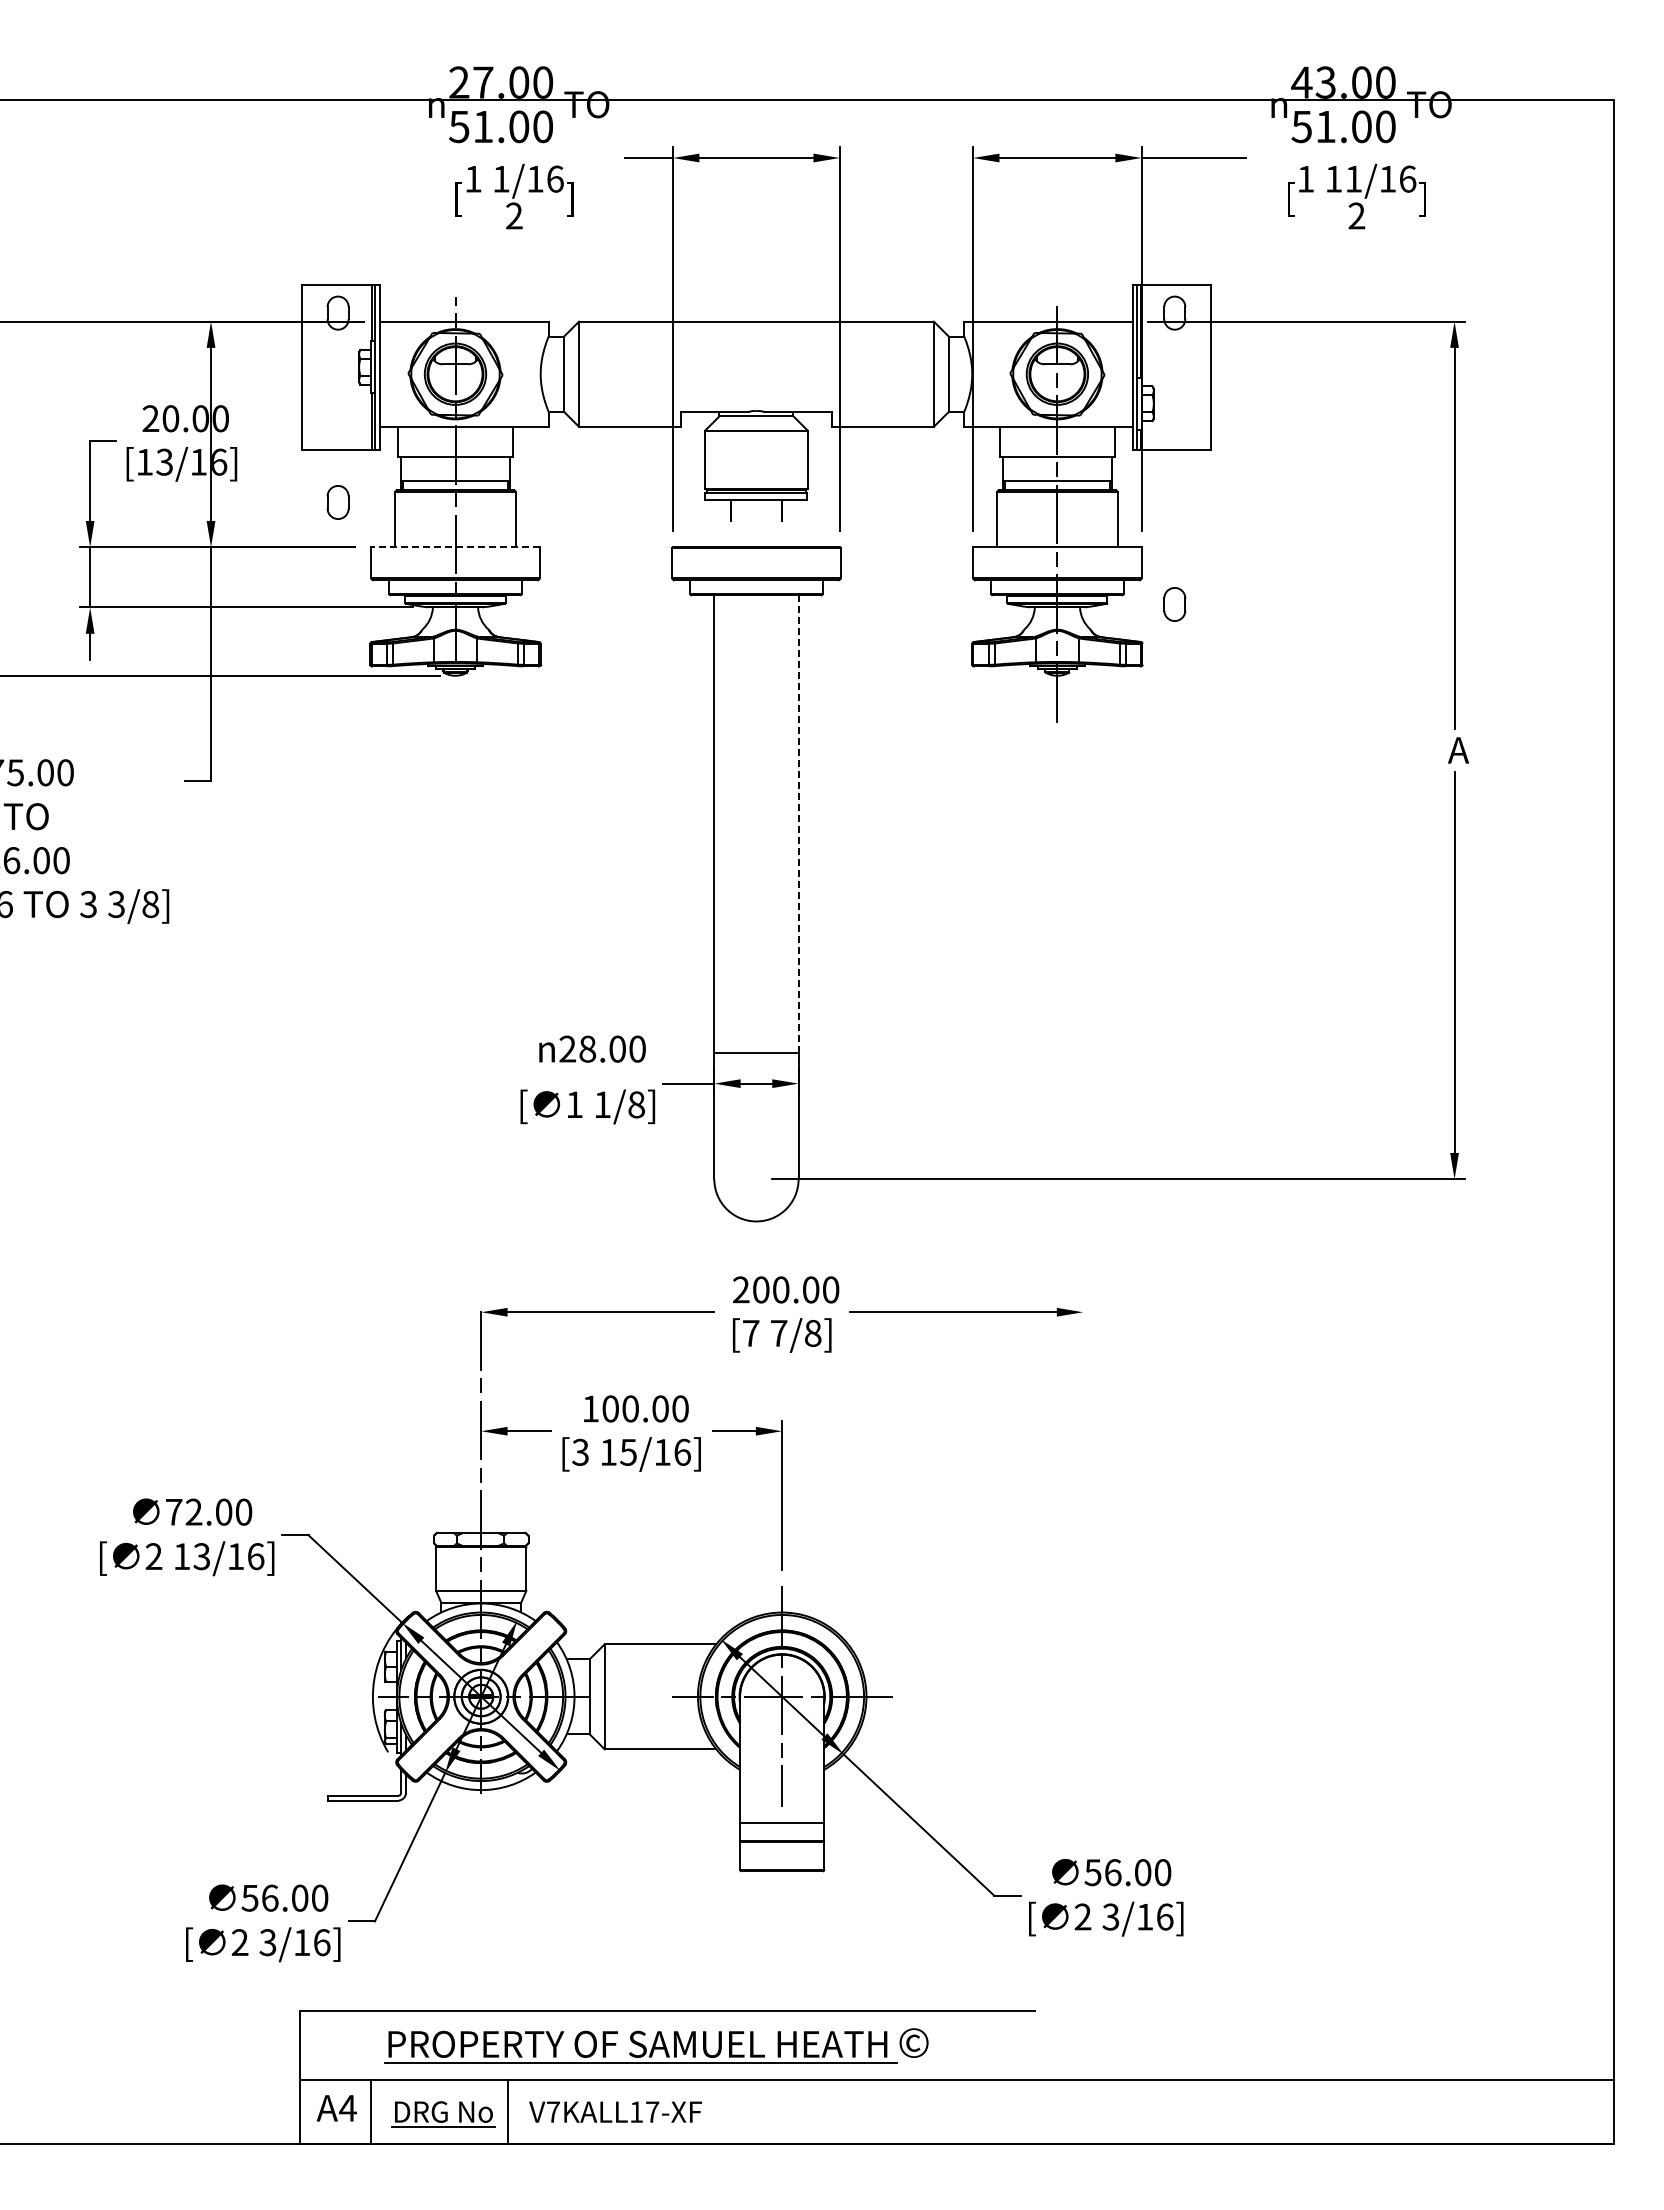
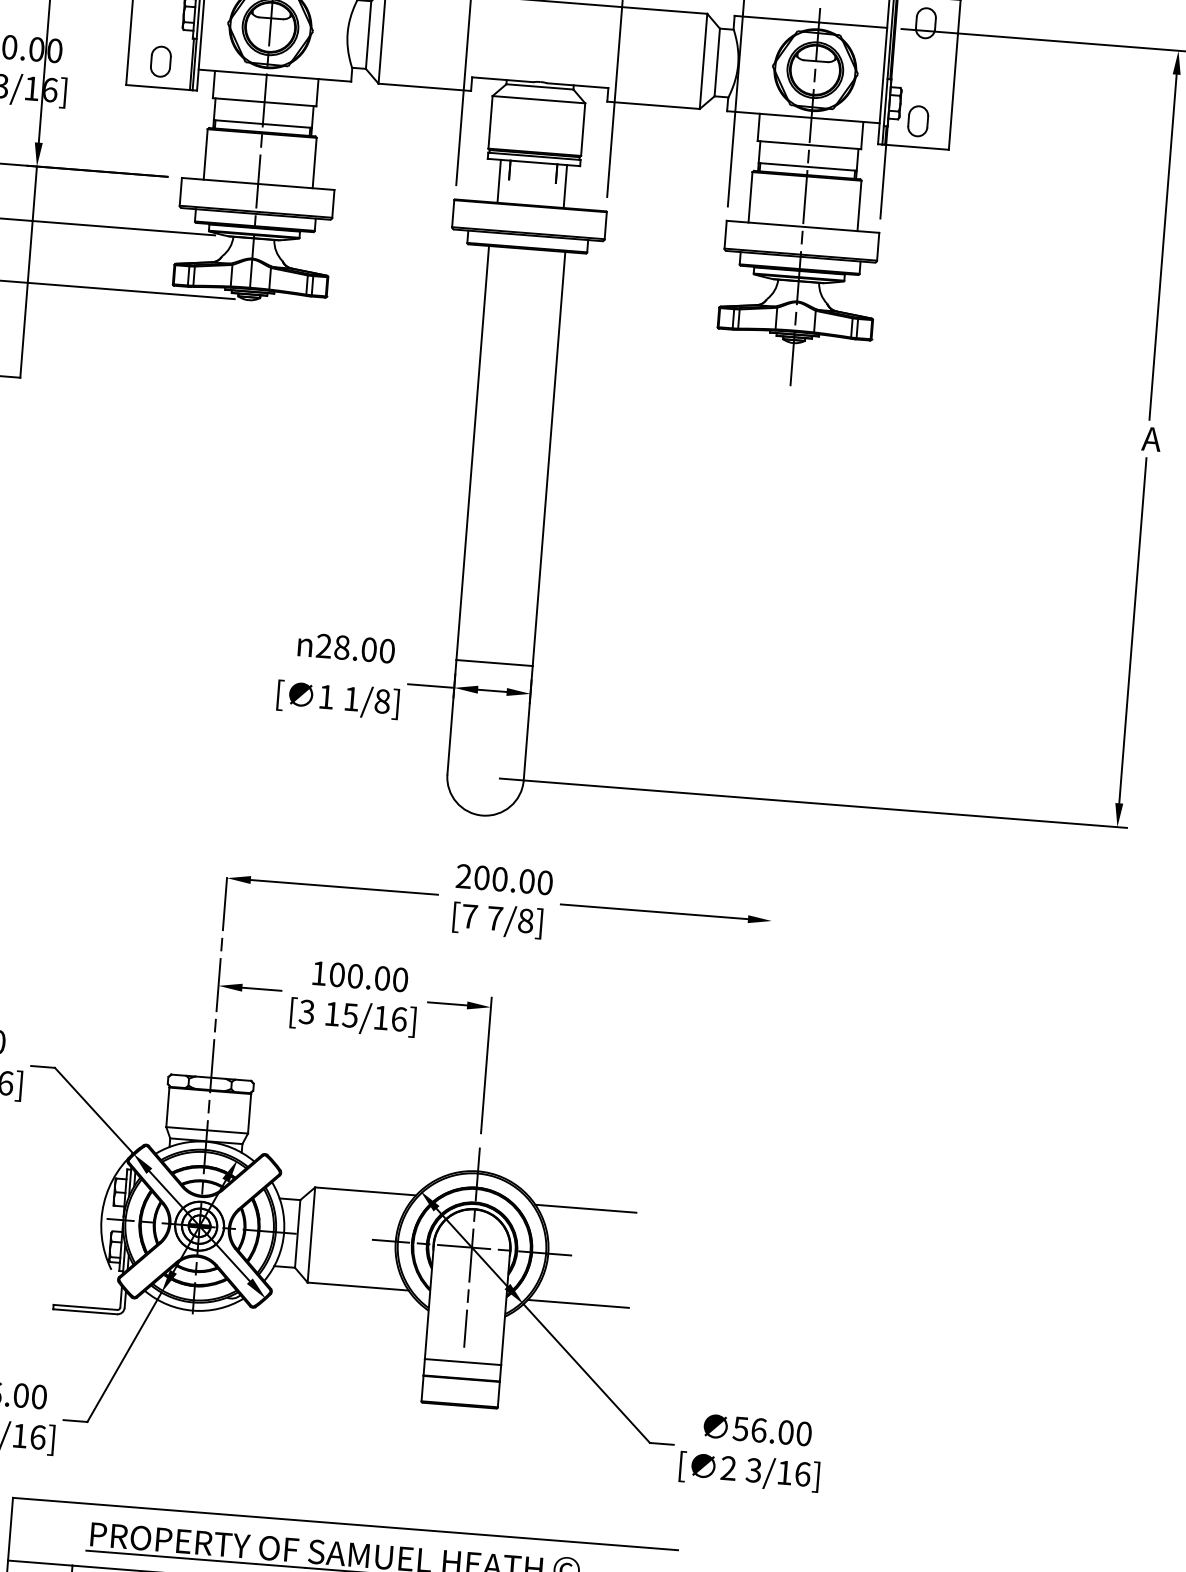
part: (337, 502) -> (160, 61), moved
line: (719, 523) -> (498, 181), added
line: (793, 523) -> (565, 186), added
line: (455, 547) -> (258, 184), dashed -> solid
part: (1174, 604) -> (917, 121), moved
line: (798, 824) -> (548, 459), dashed -> solid
line: (903, 1644) -> (585, 1208), added
line: (903, 1749) -> (578, 1303), added

